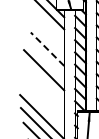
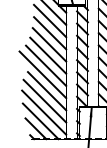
line: (47, 24) -> (49, 20), added
line: (48, 37) -> (50, 33), added
line: (47, 48) -> (49, 44), dashed -> solid
line: (46, 59) -> (48, 55), added
line: (40, 78) -> (42, 74), added
line: (44, 95) -> (46, 91), added
line: (42, 104) -> (44, 100), added

